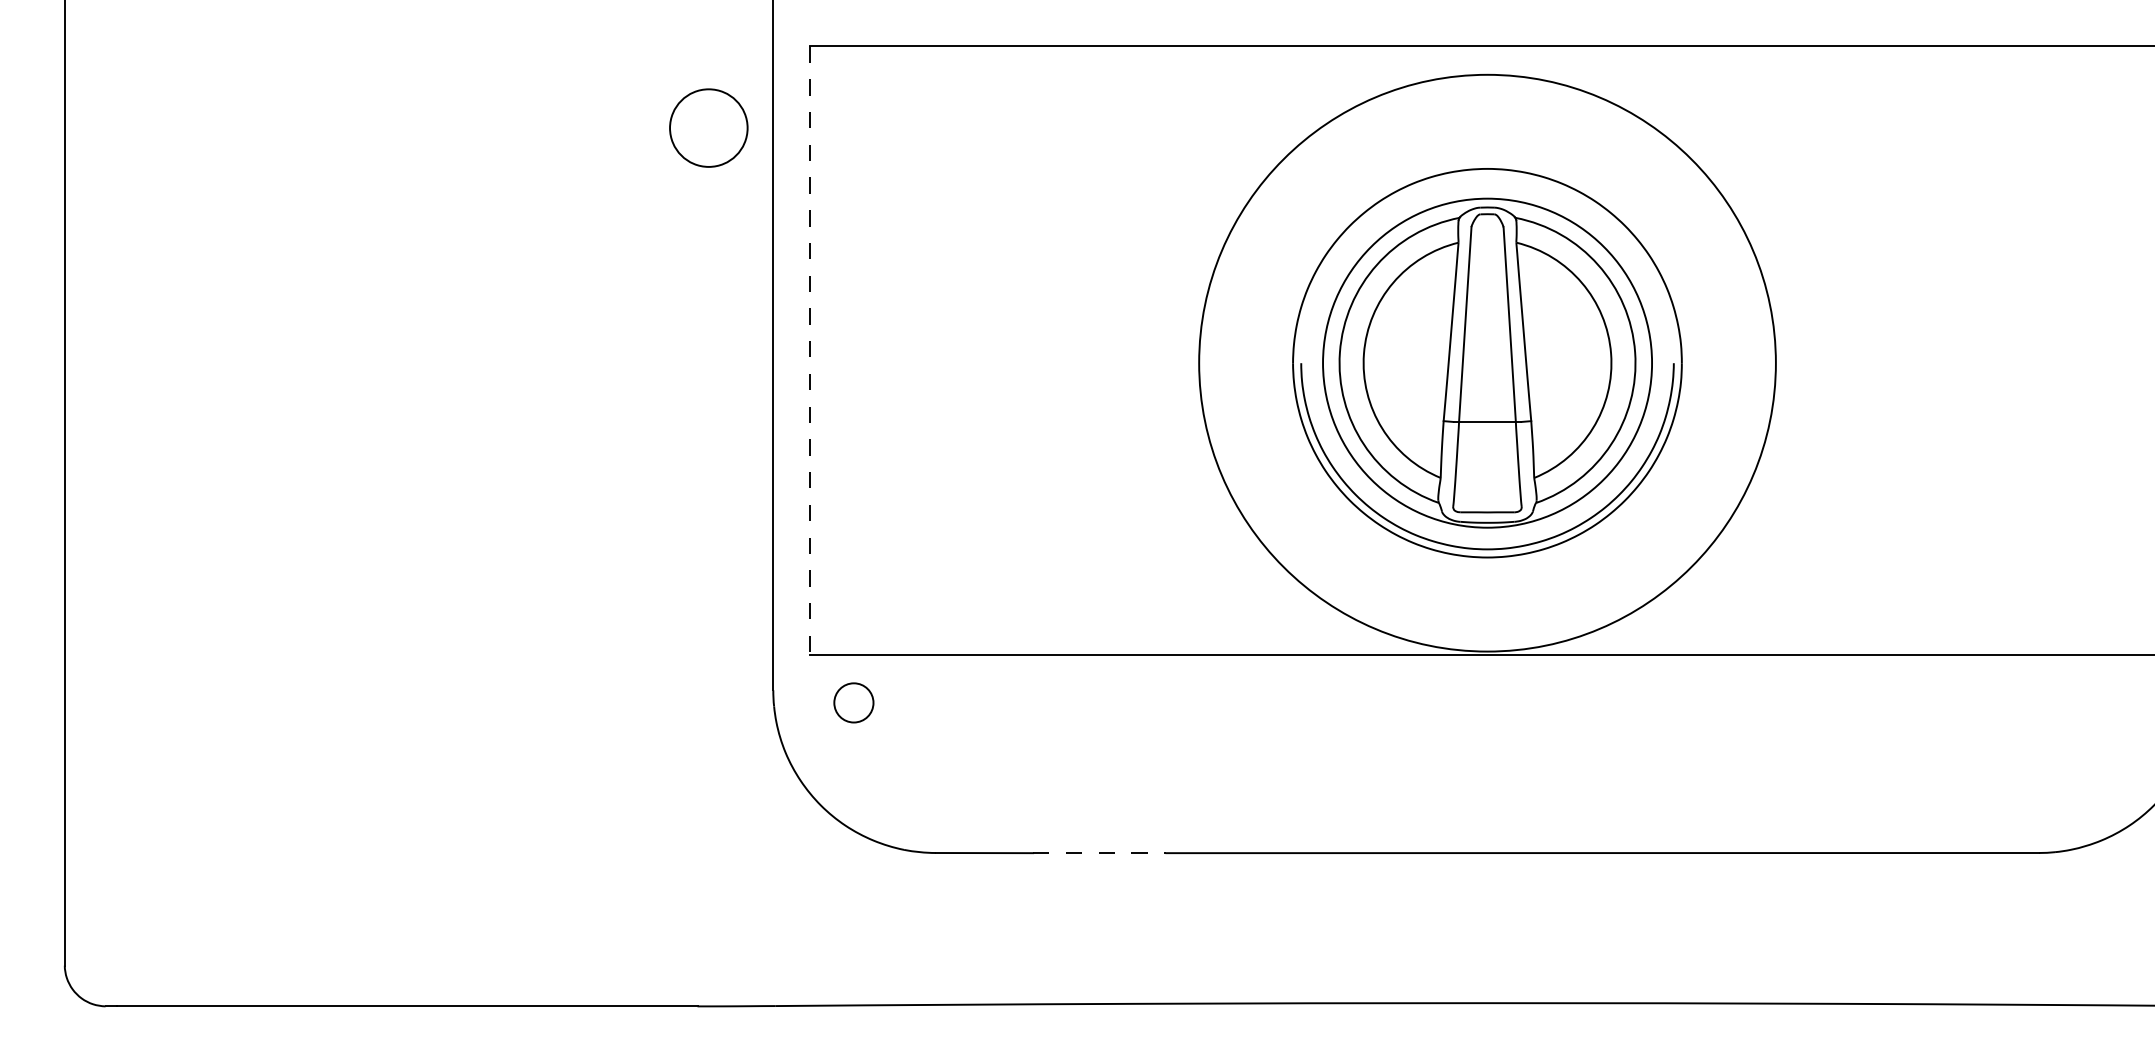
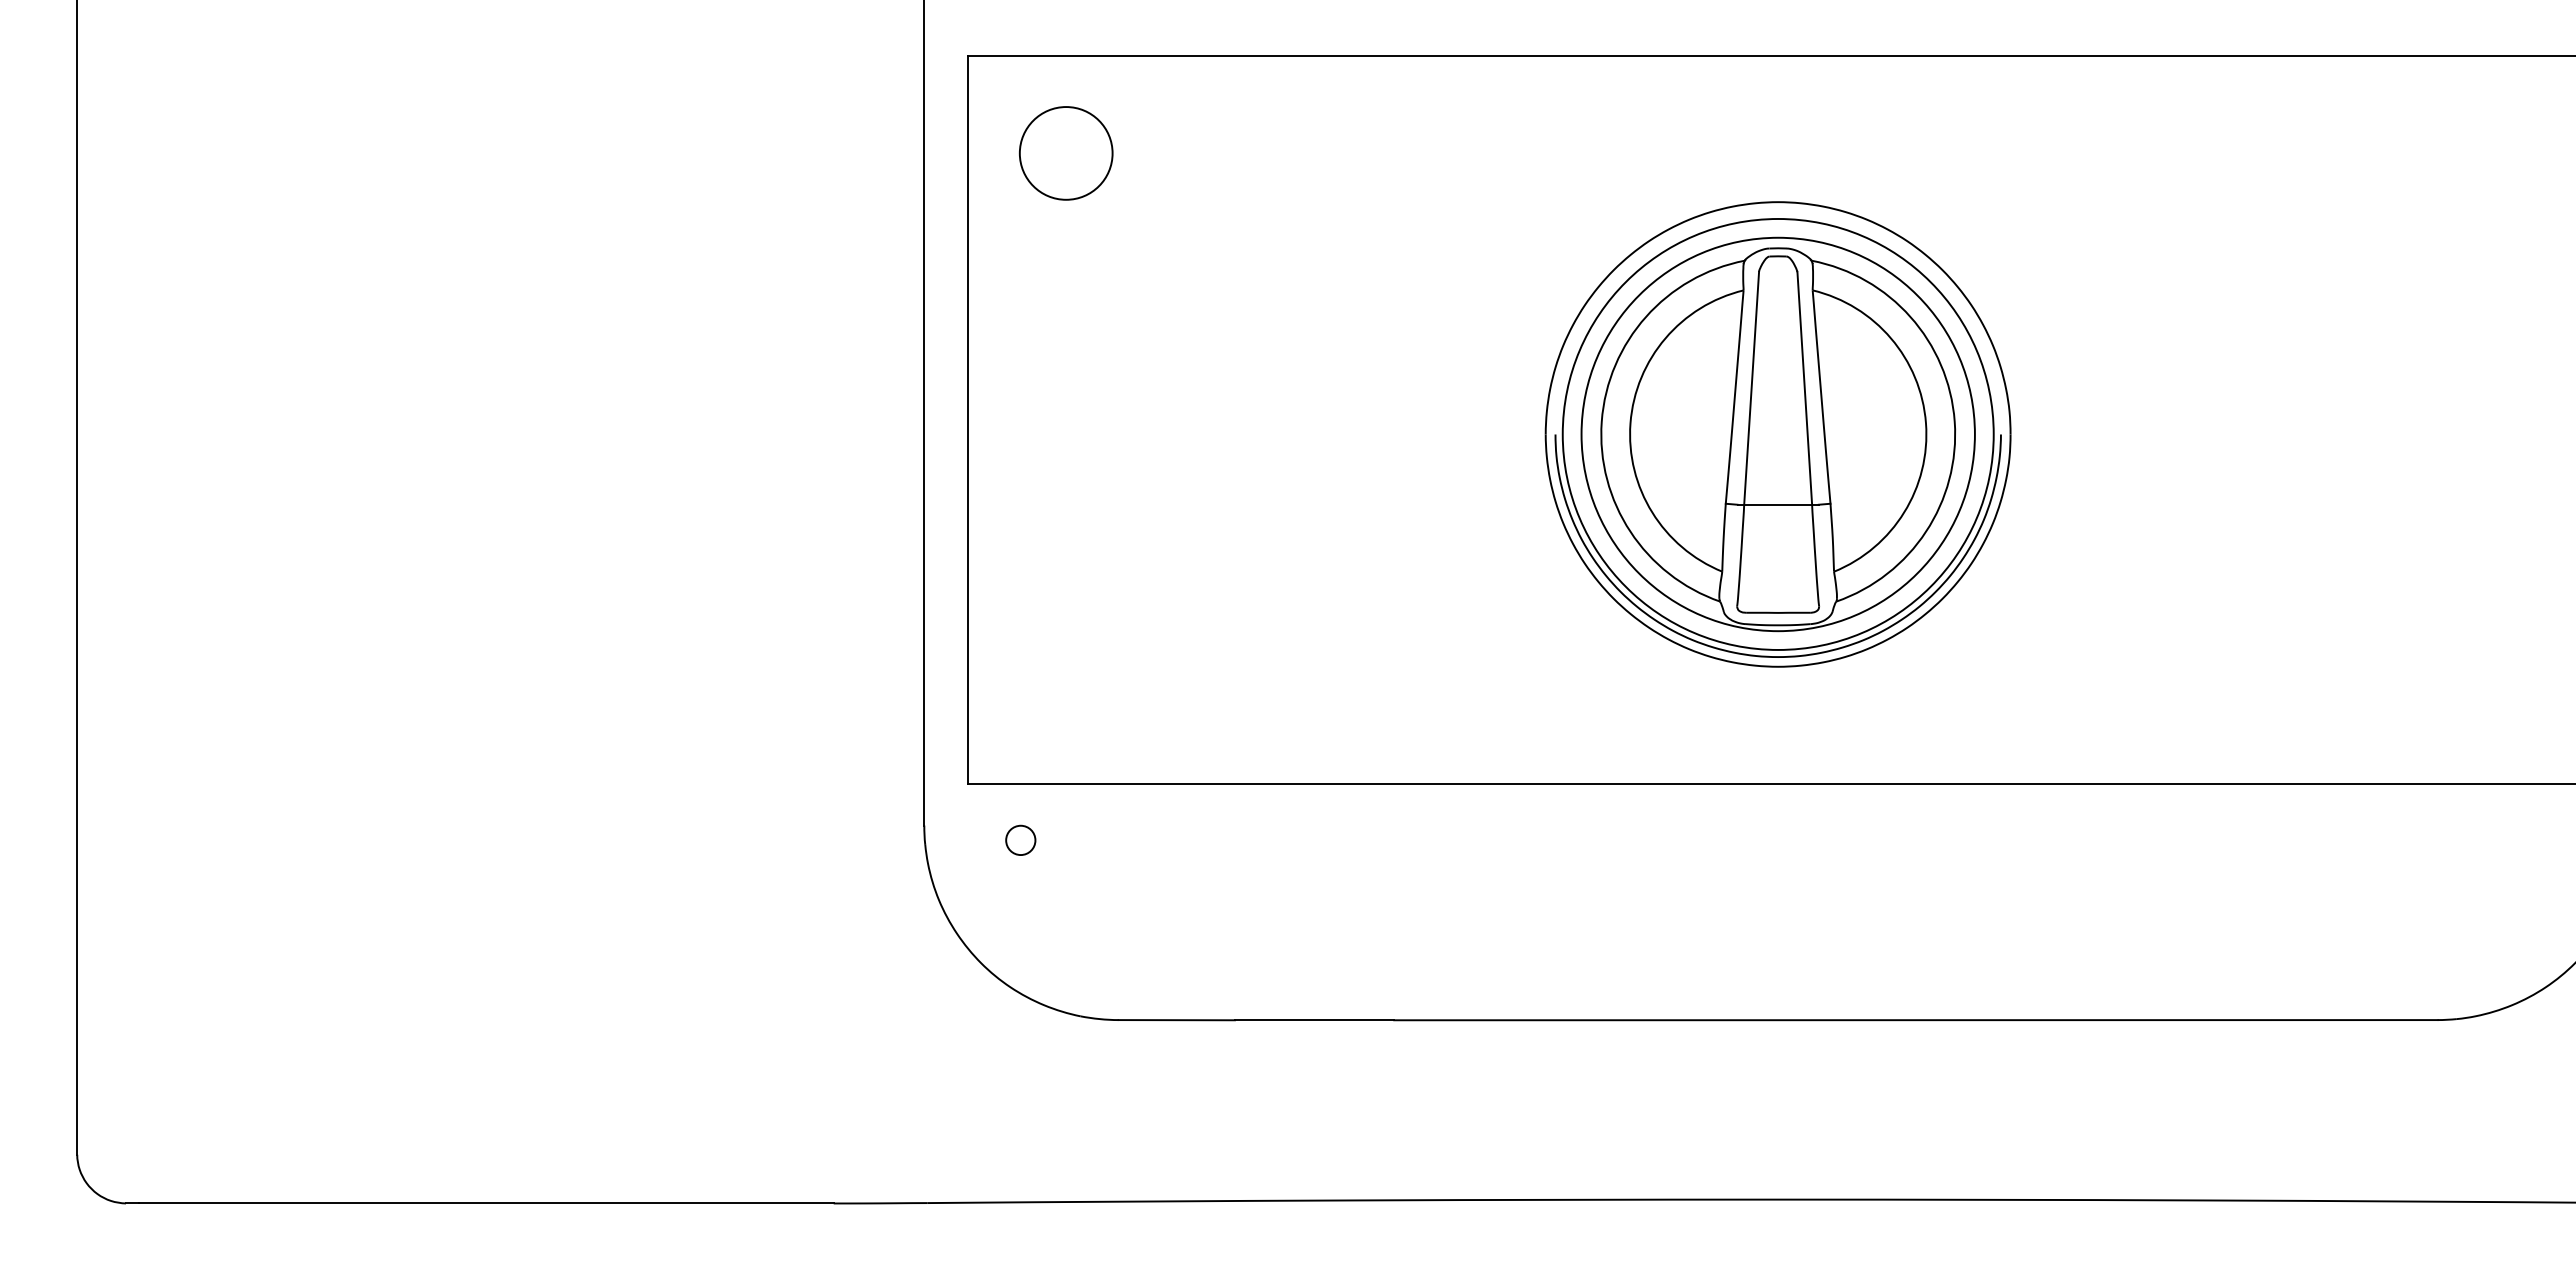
circle: (708, 128) -> (1065, 153), moved
line: (810, 351) -> (968, 420), dashed -> solid
circle: (1486, 362) -> (1777, 433), size x0.62
circle: (853, 701) -> (1020, 839), size x0.62
line: (1099, 853) -> (1314, 1020), dashed -> solid

